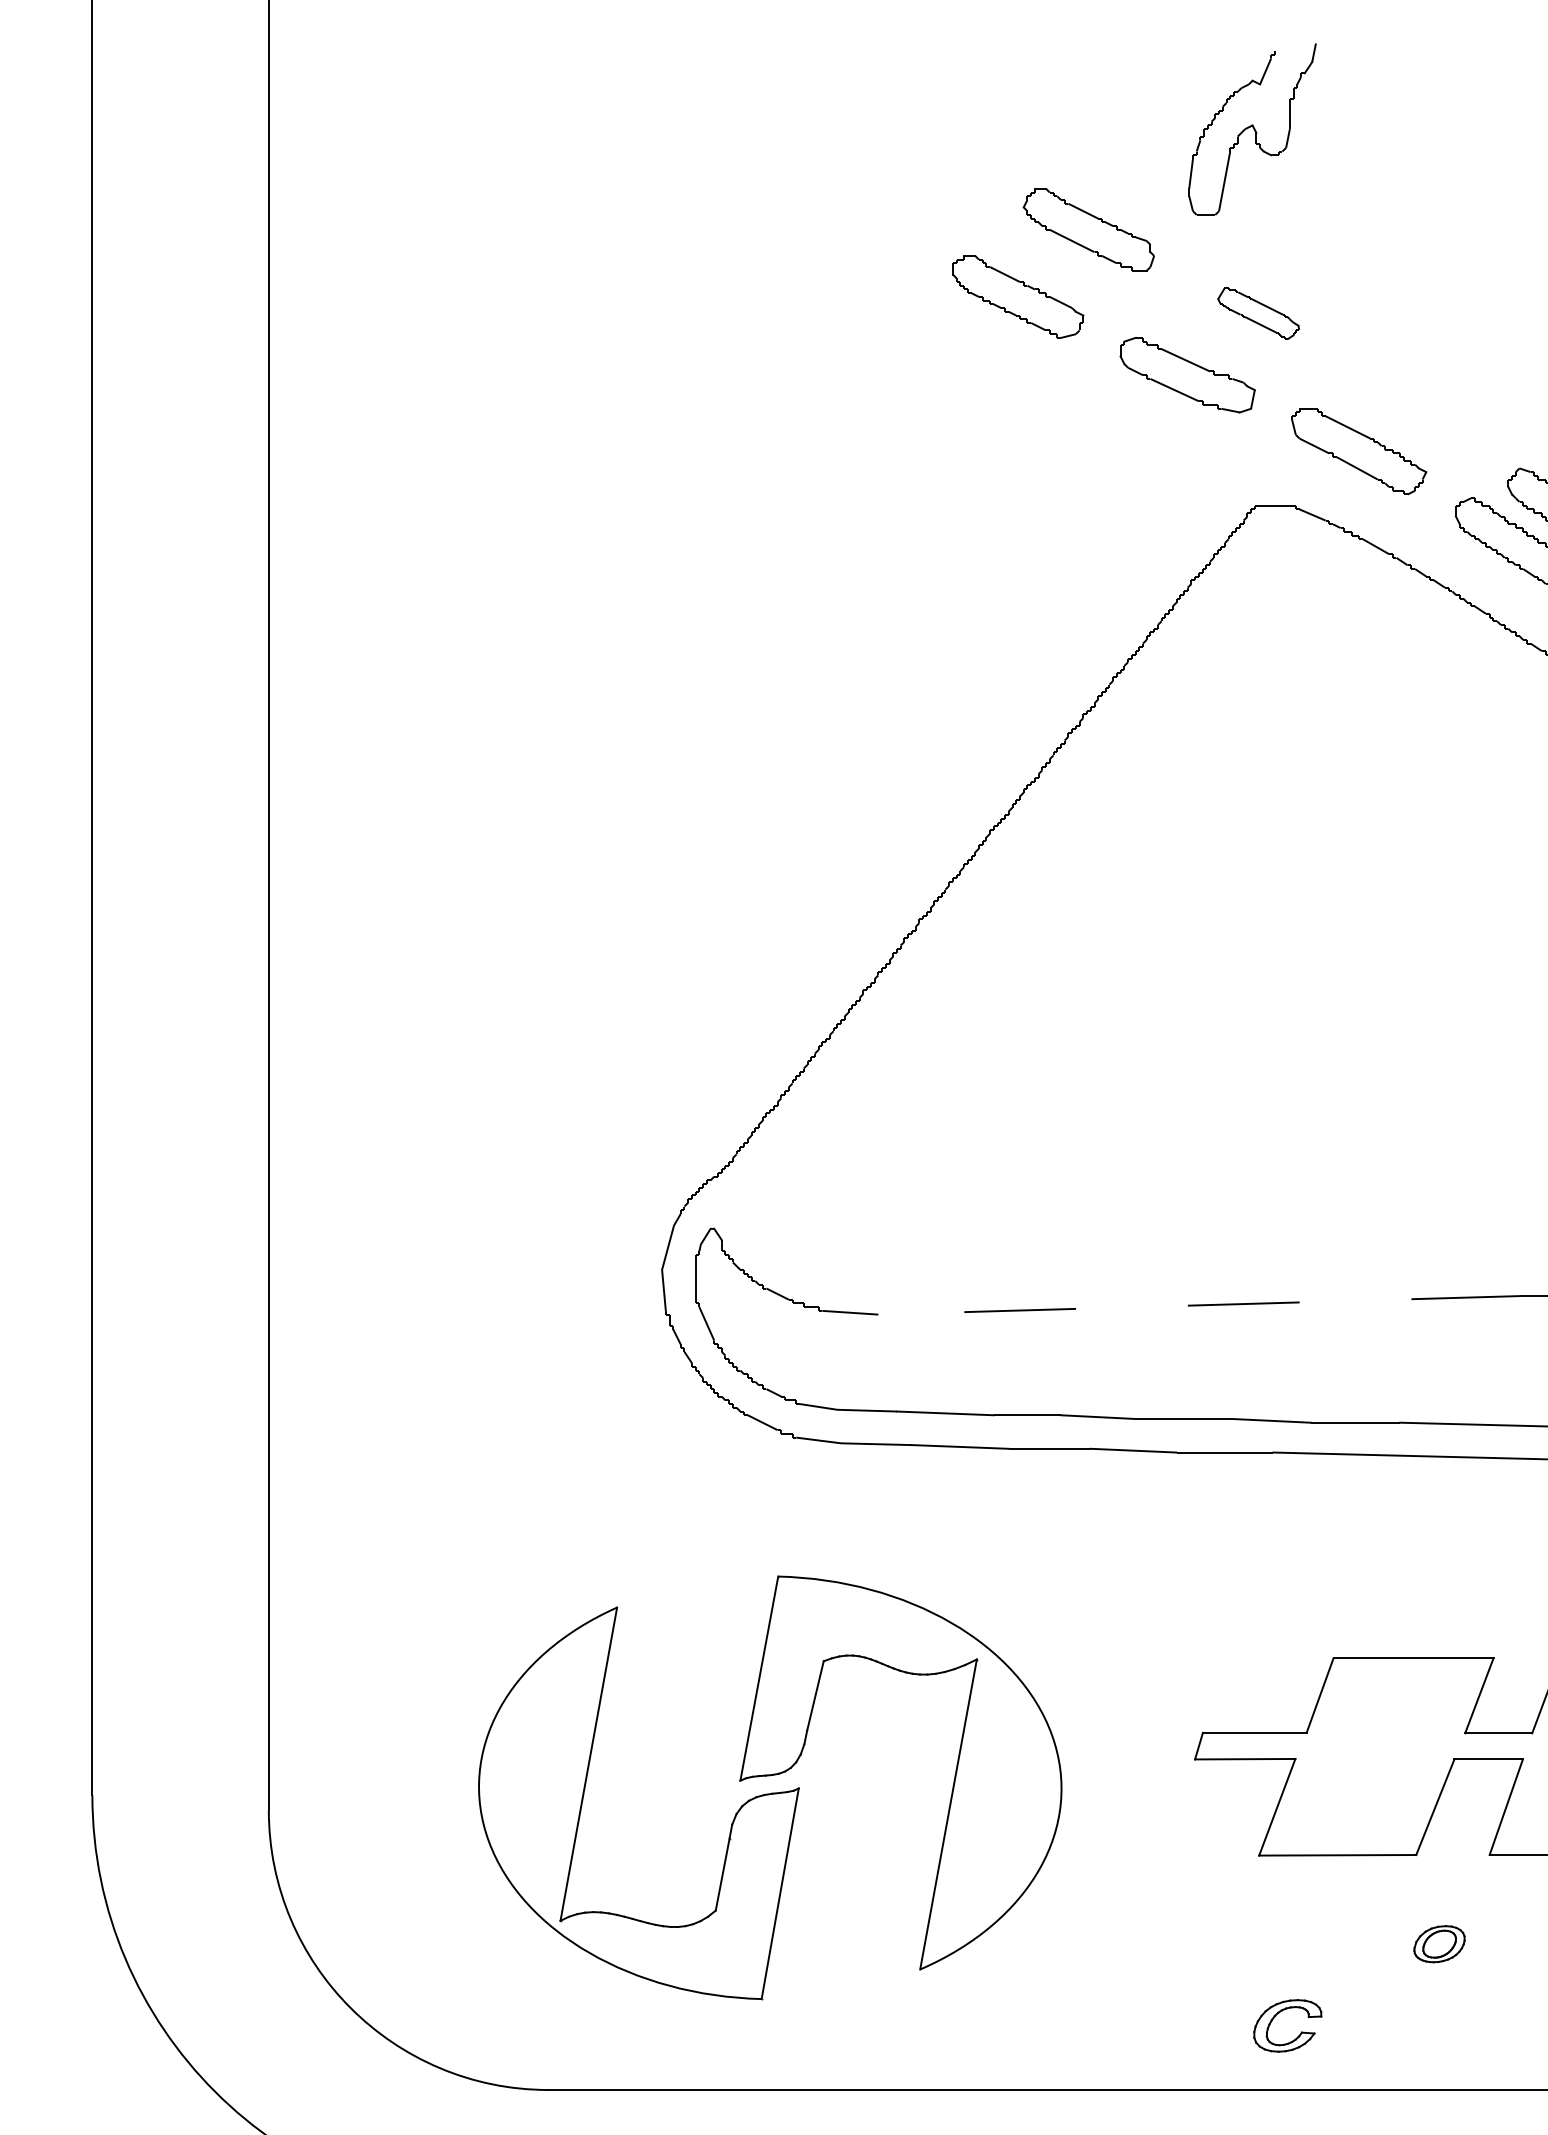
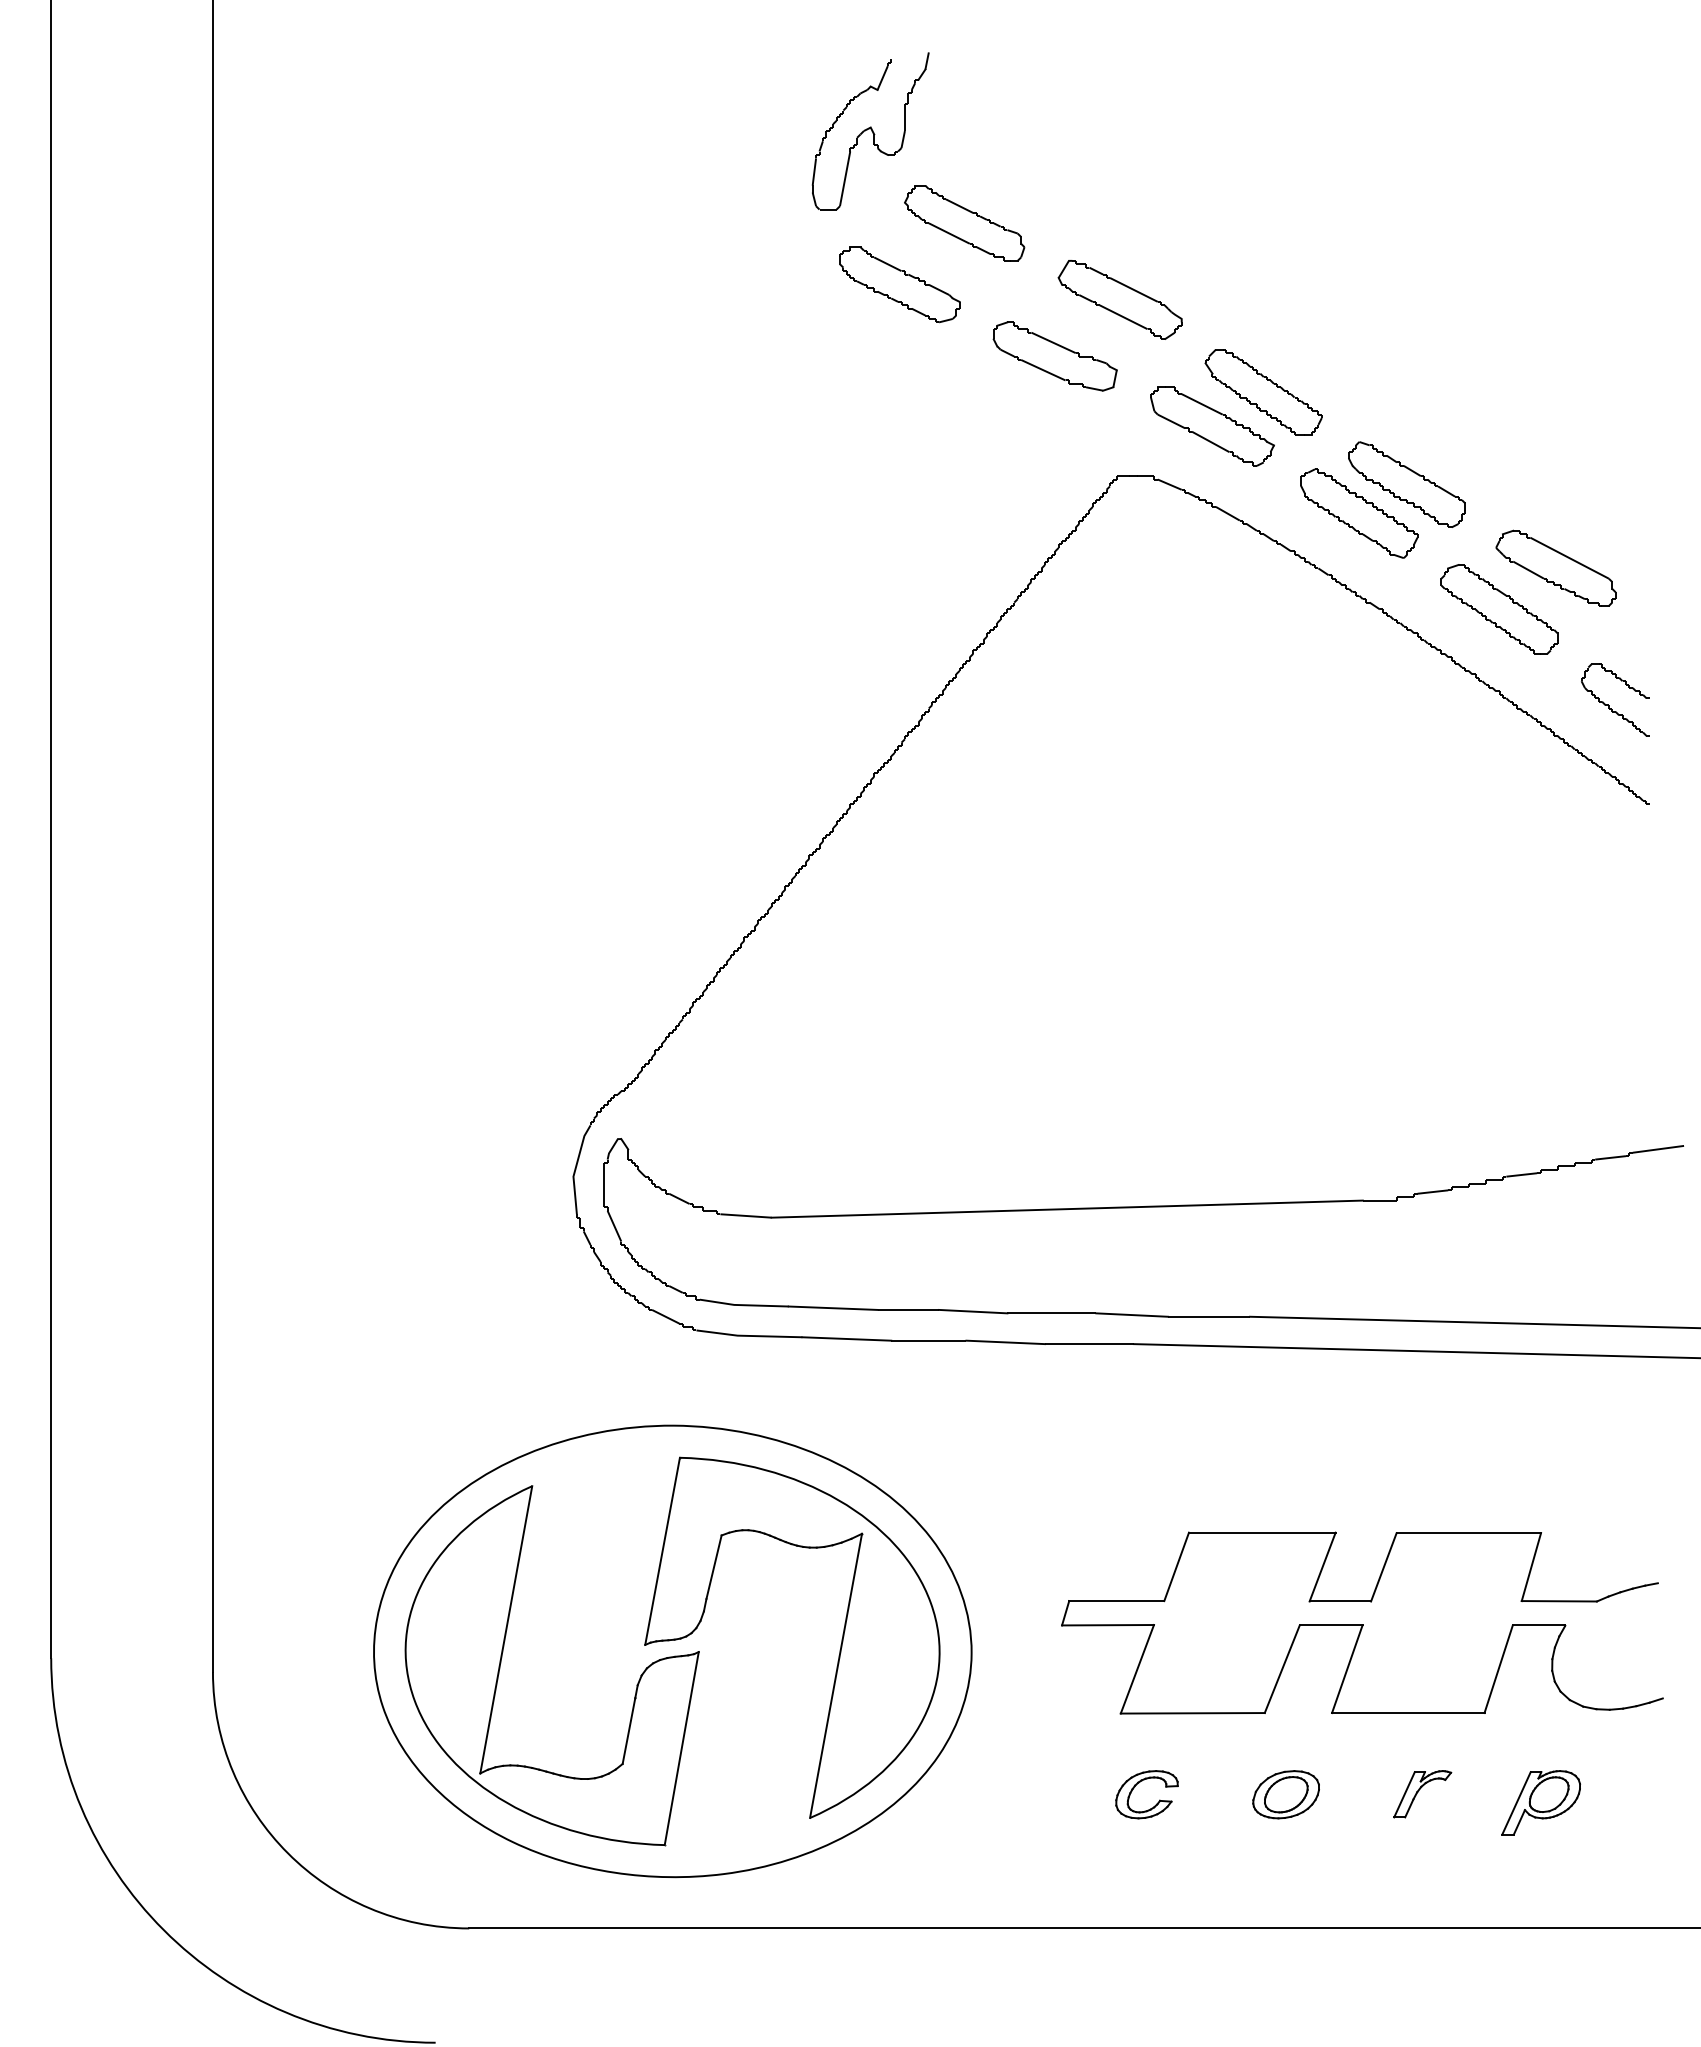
part: (1252, 129) -> (870, 131), moved
part: (1257, 312) -> (1119, 299), size x1.67
part: (1414, 414) -> (1263, 392), added
line: (1201, 1305) -> (1067, 1209), dashed -> solid
part: (770, 1787) -> (672, 1651), added
part: (1438, 1943) -> (1285, 1794), size x1.43
part: (1279, 2013) -> (1139, 1783), moved

